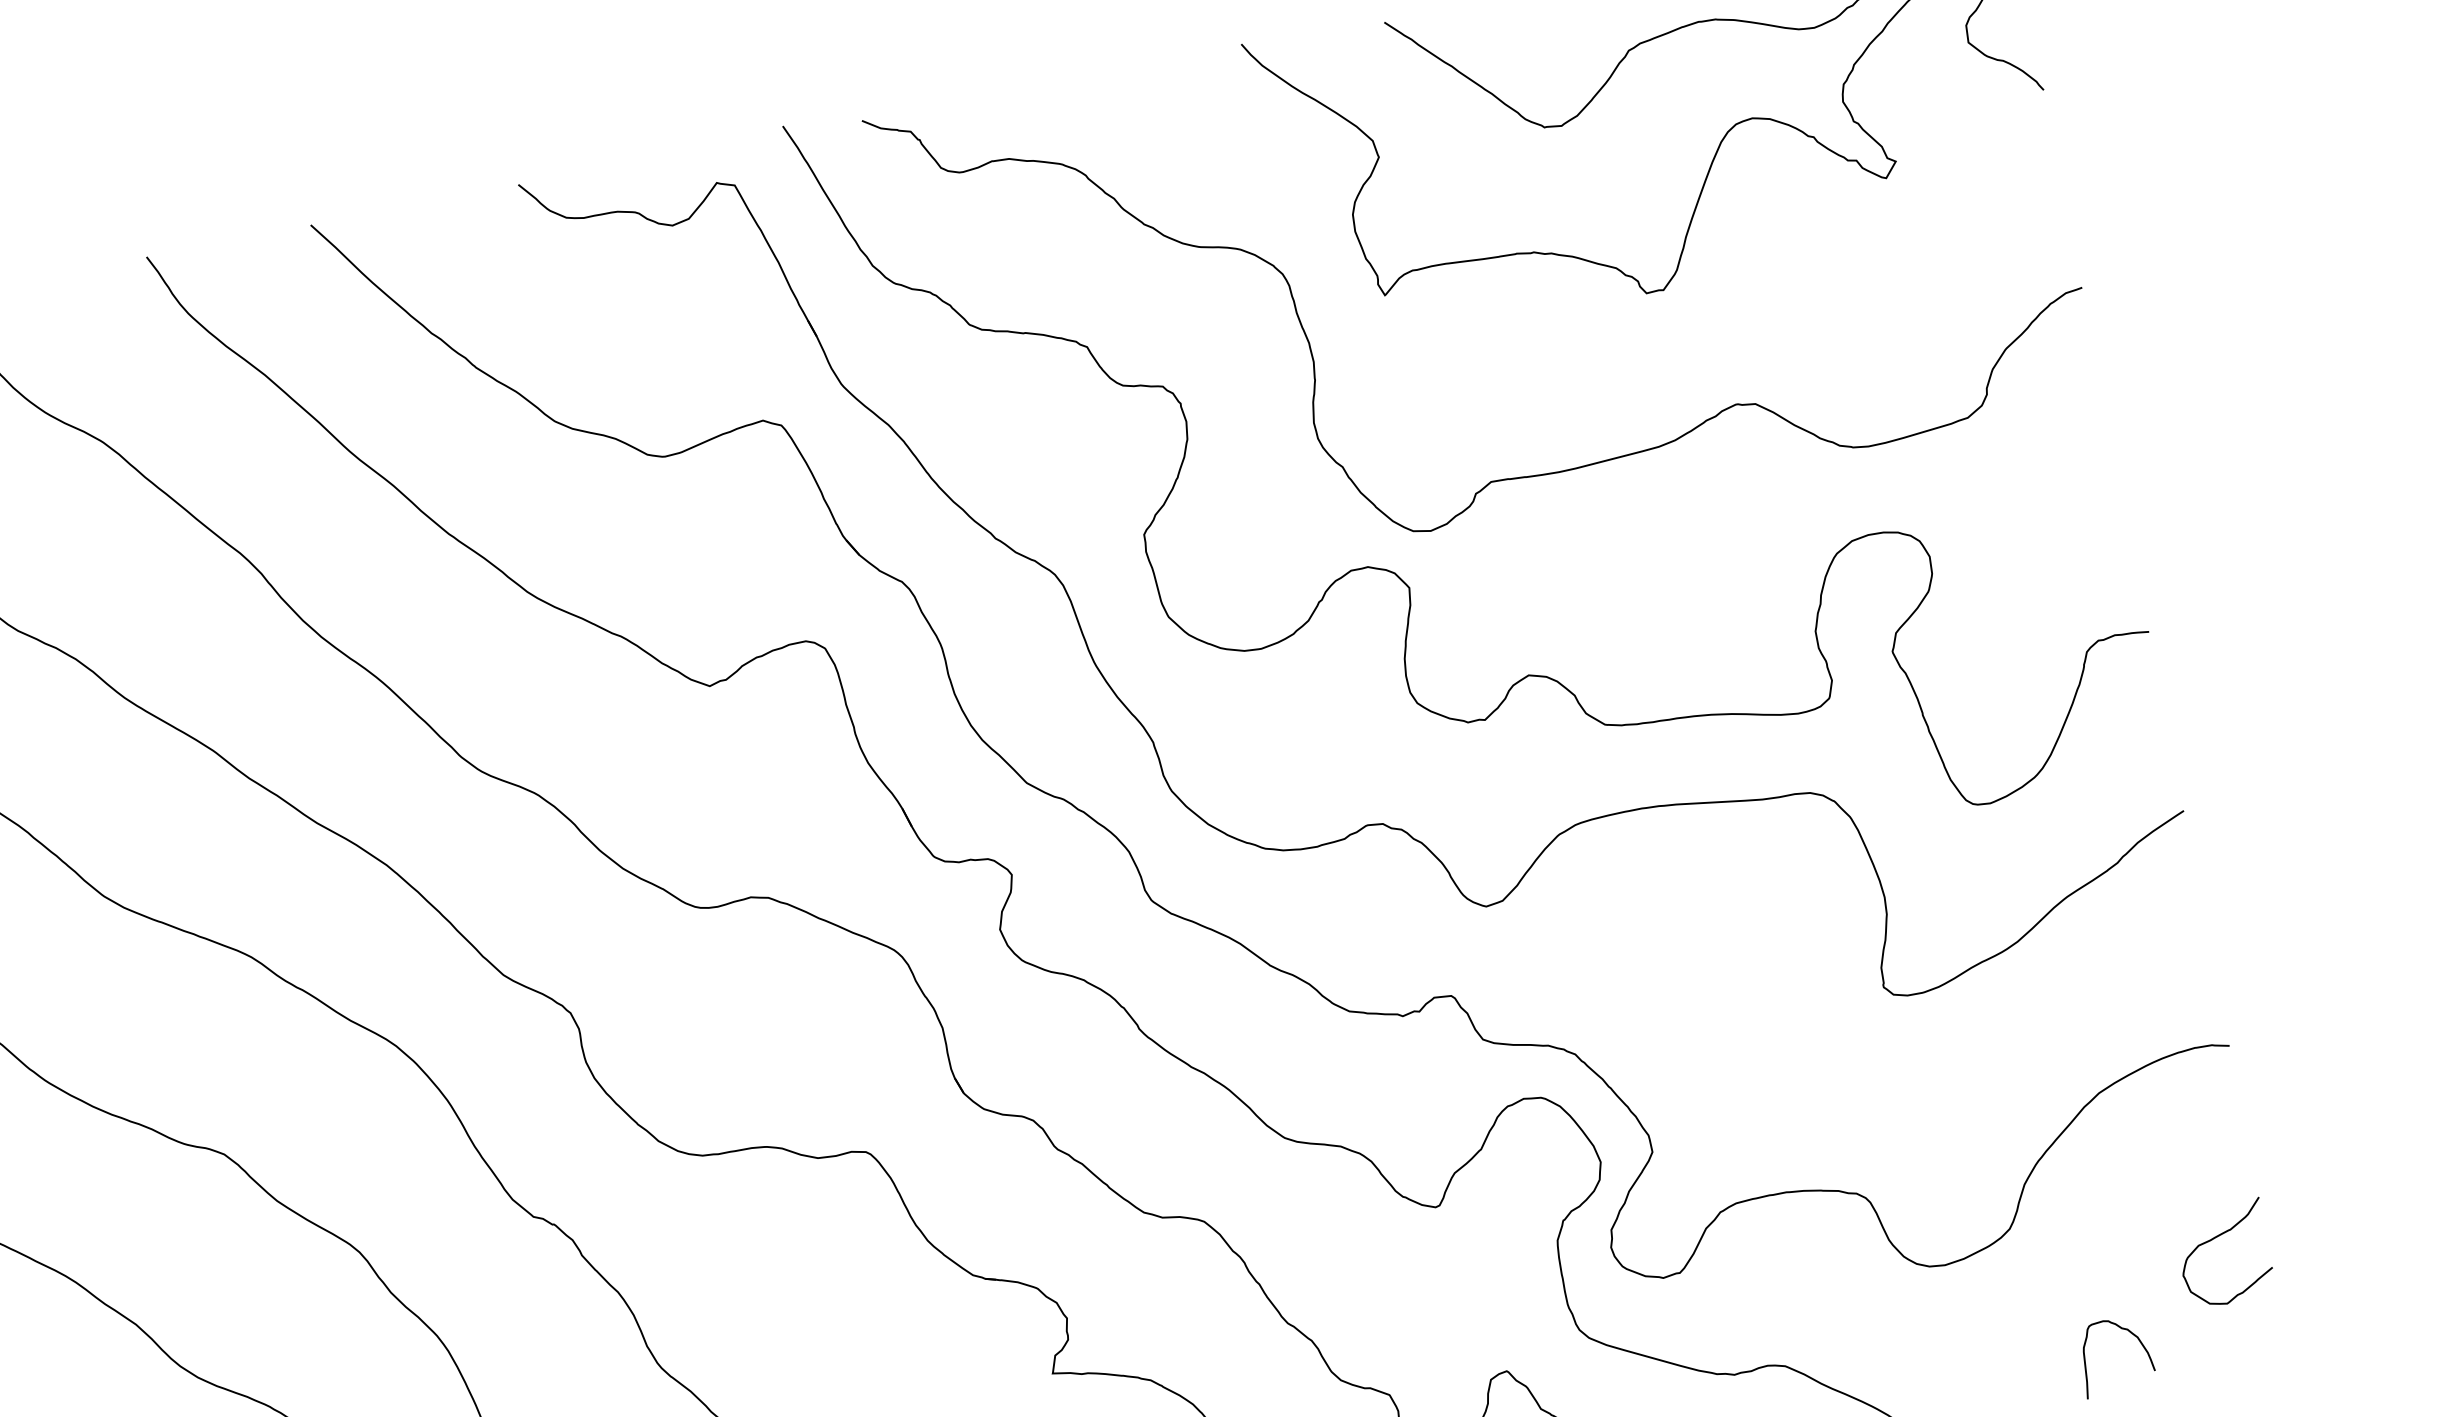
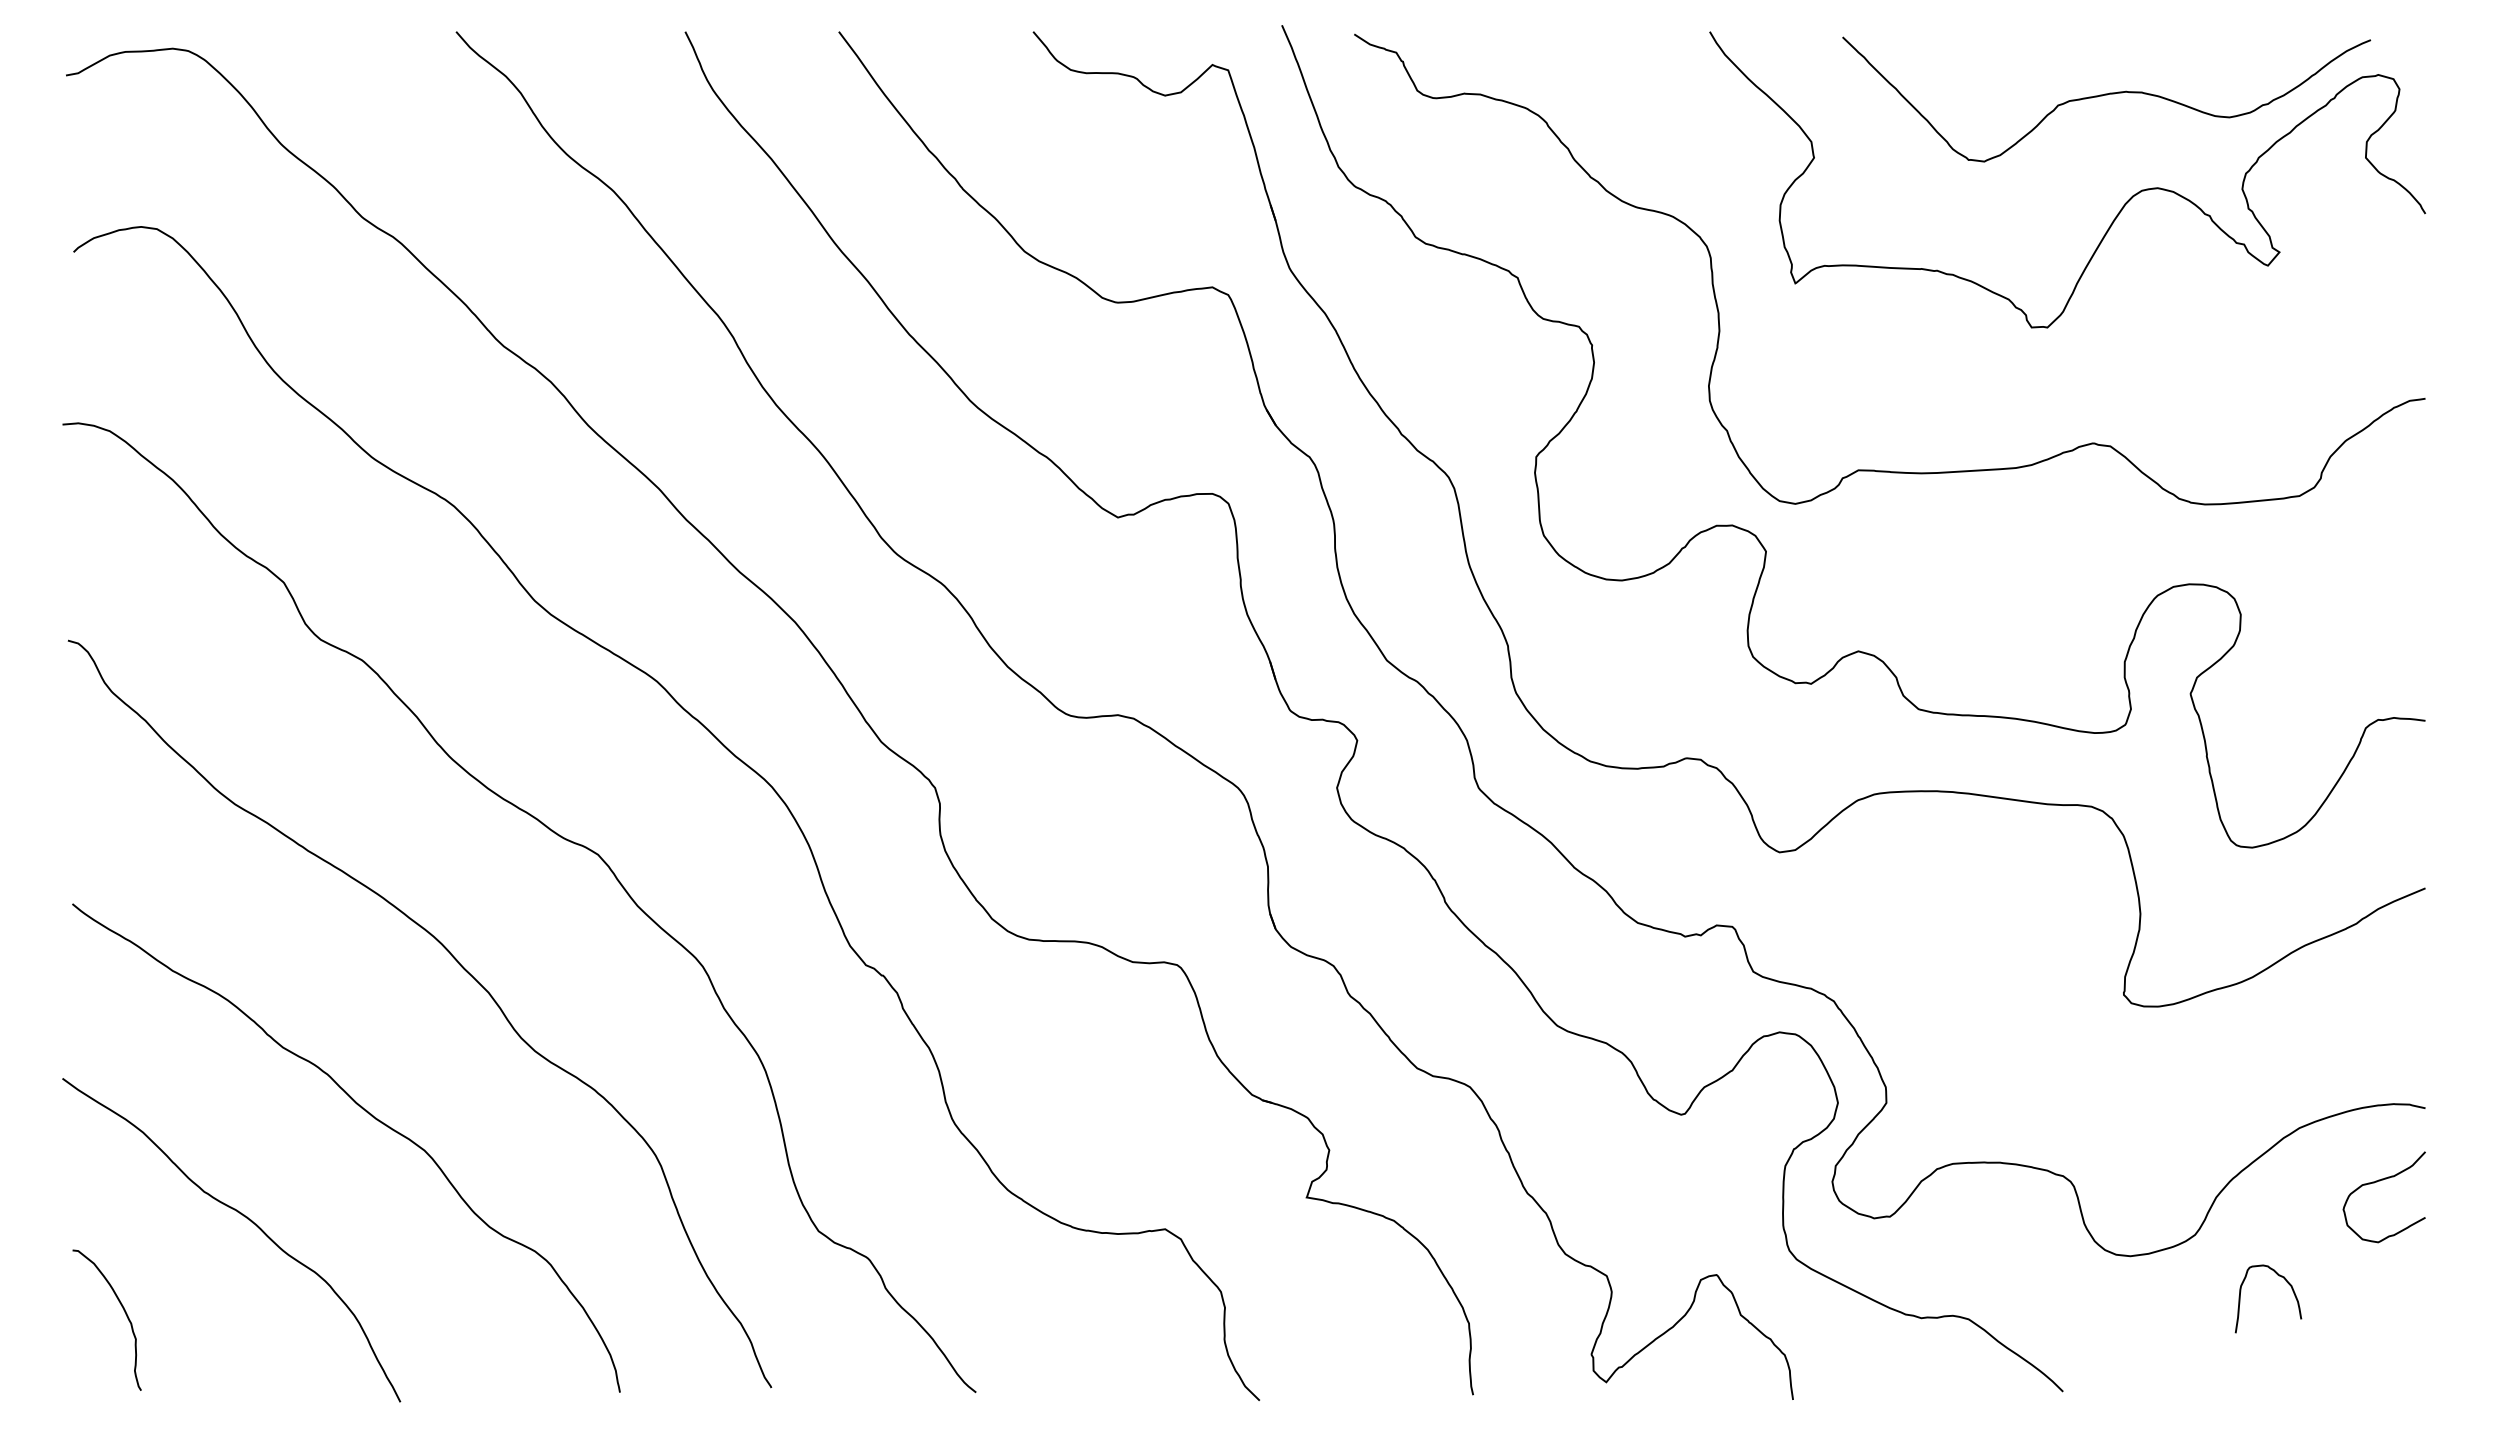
curve: (2214, 1239) -> (2377, 1182), moved
curve: (2131, 1334) -> (2286, 1282), moved

